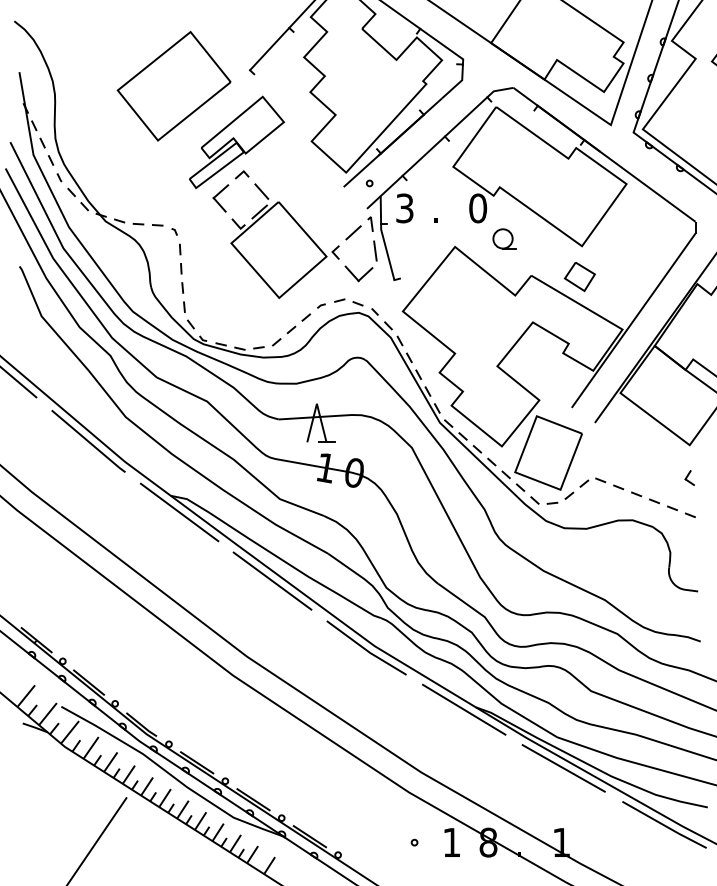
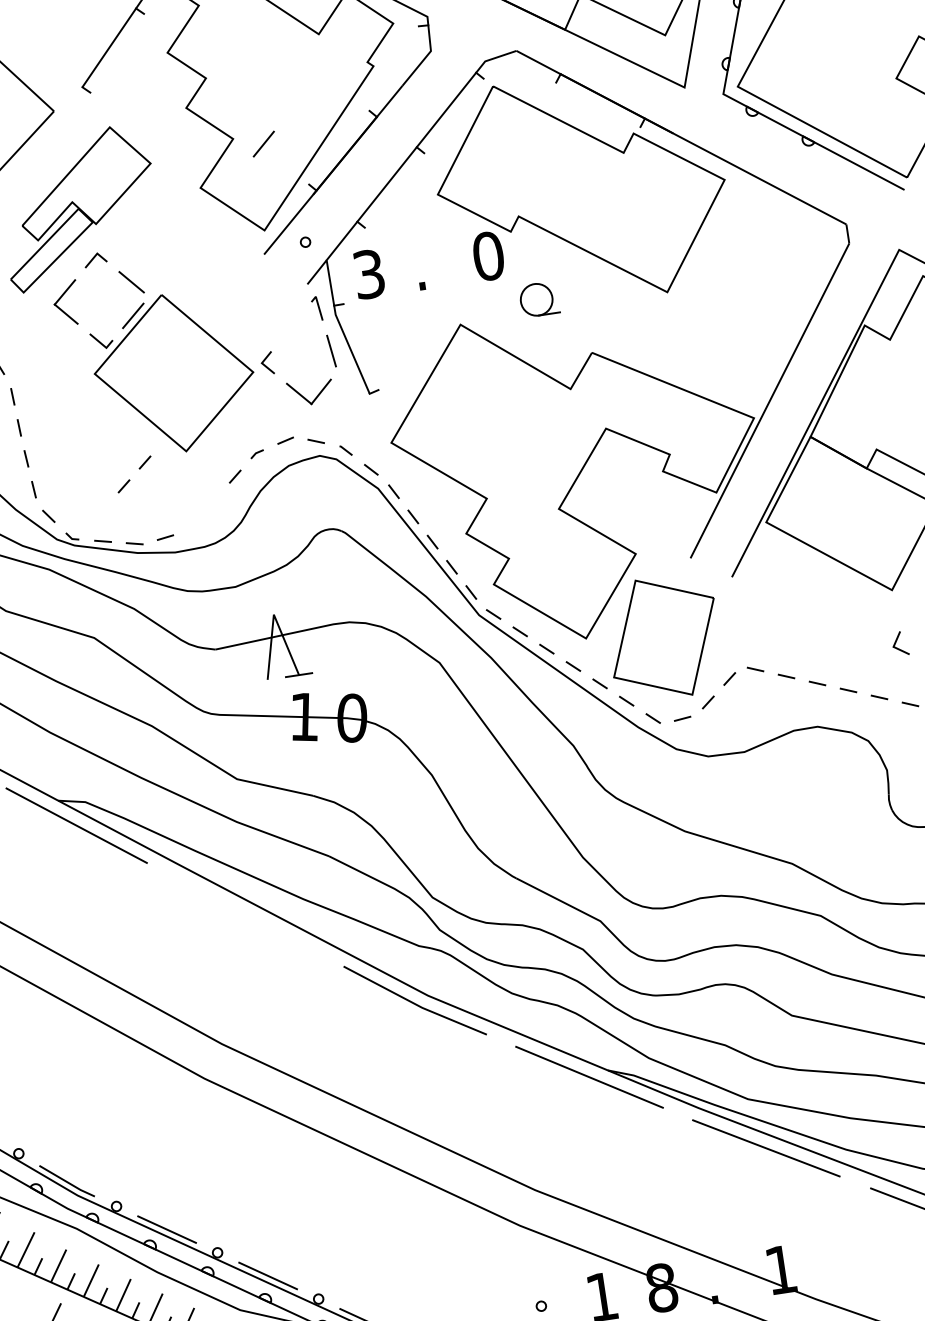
line: (353, 232) -> (263, 143), moved
part: (579, 277) -> (670, 343), removed
part: (284, 335) -> (135, 473), moved
line: (272, 580) -> (244, 913), removed

